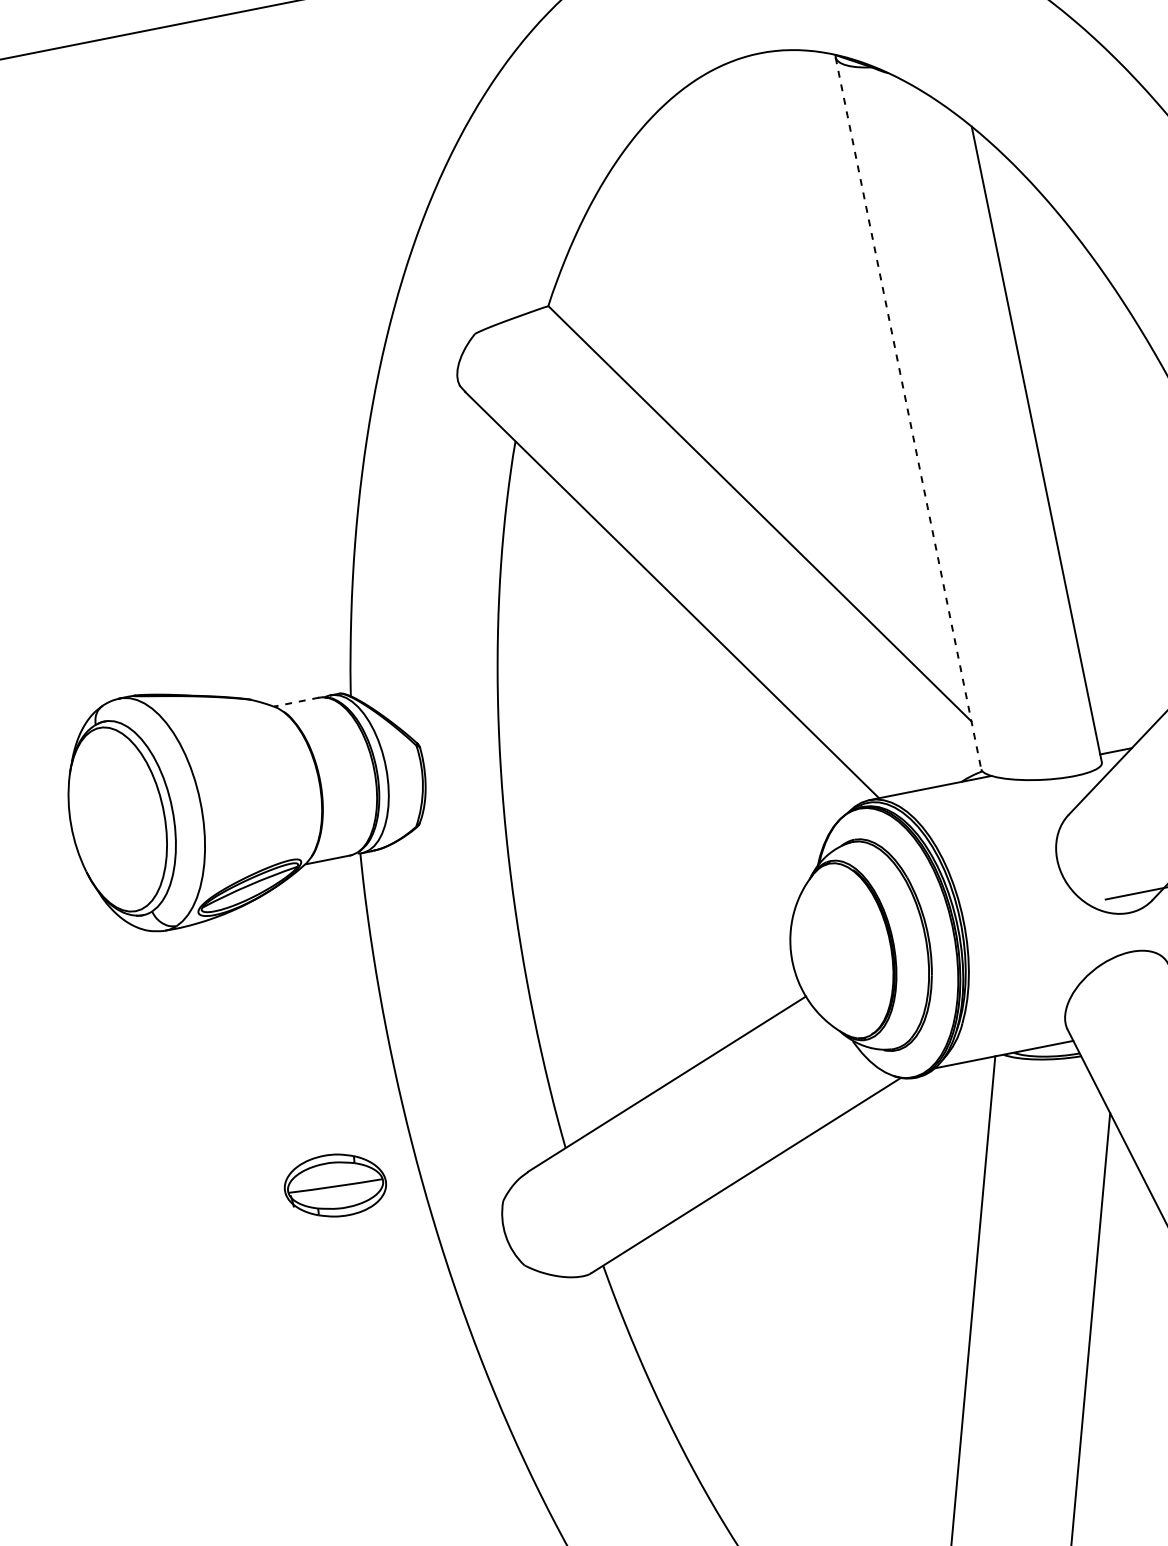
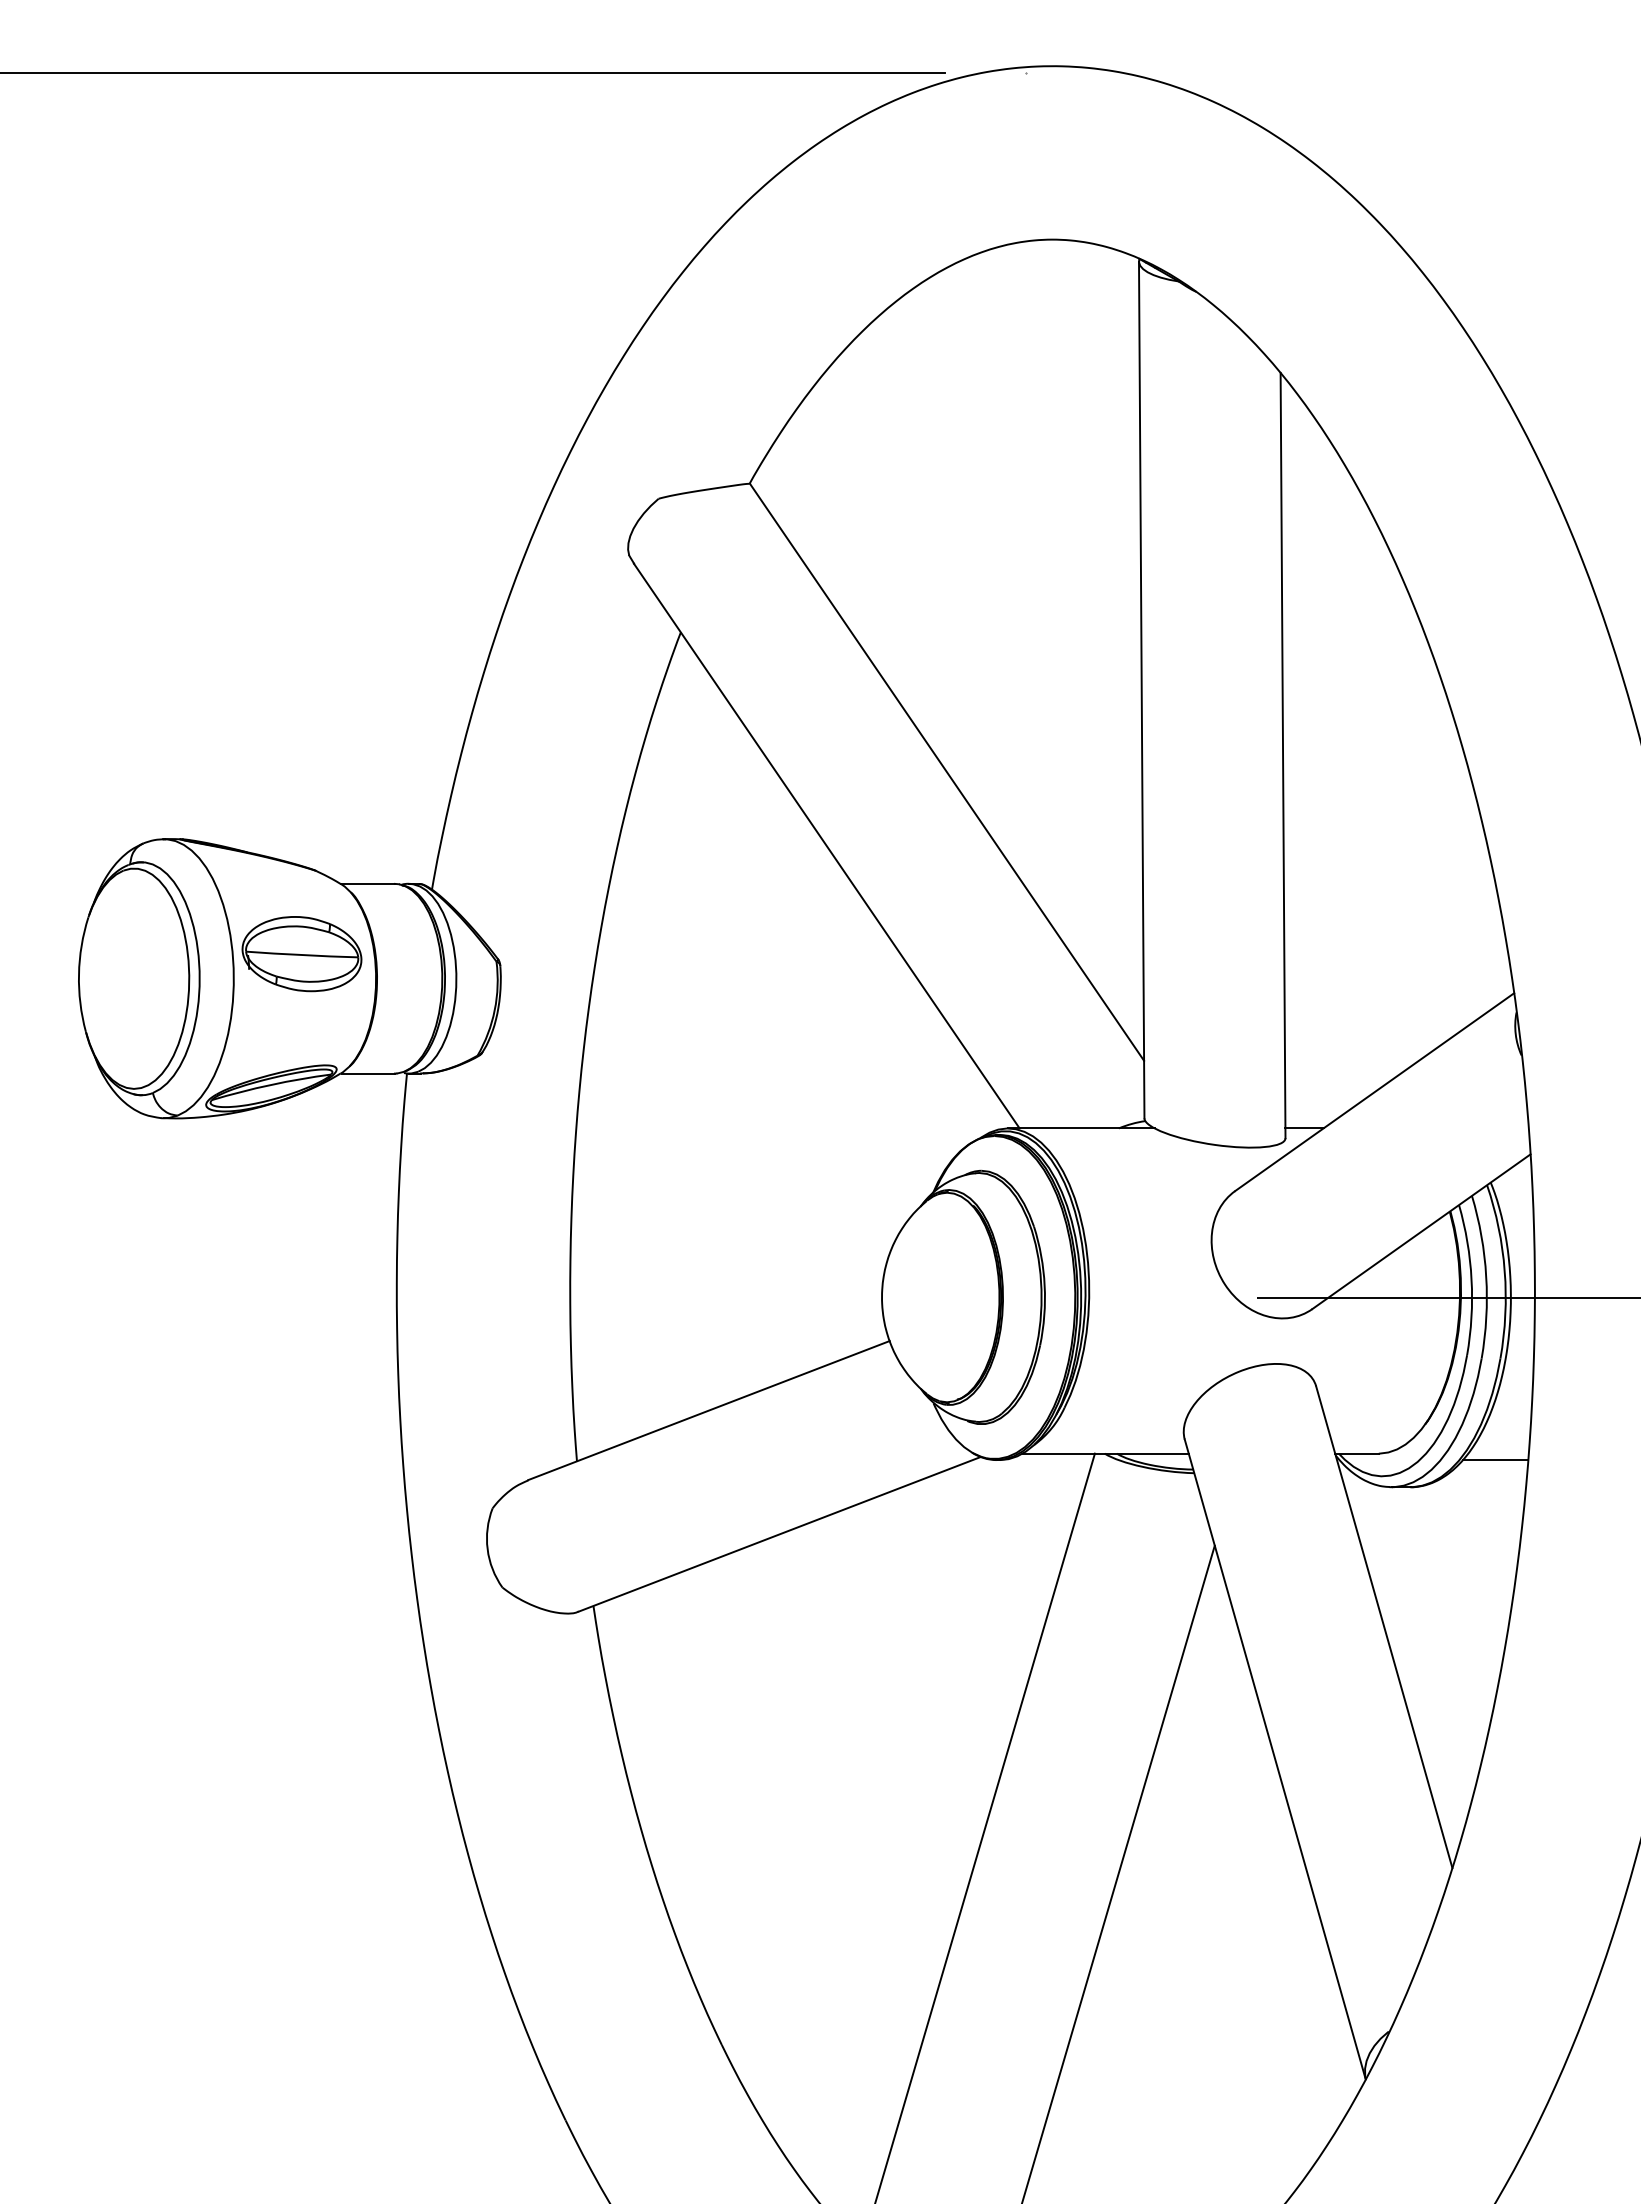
line: (908, 413) -> (1141, 690), dashed -> solid
line: (296, 701) -> (367, 883), dashed -> solid
part: (335, 1186) -> (301, 954), moved

